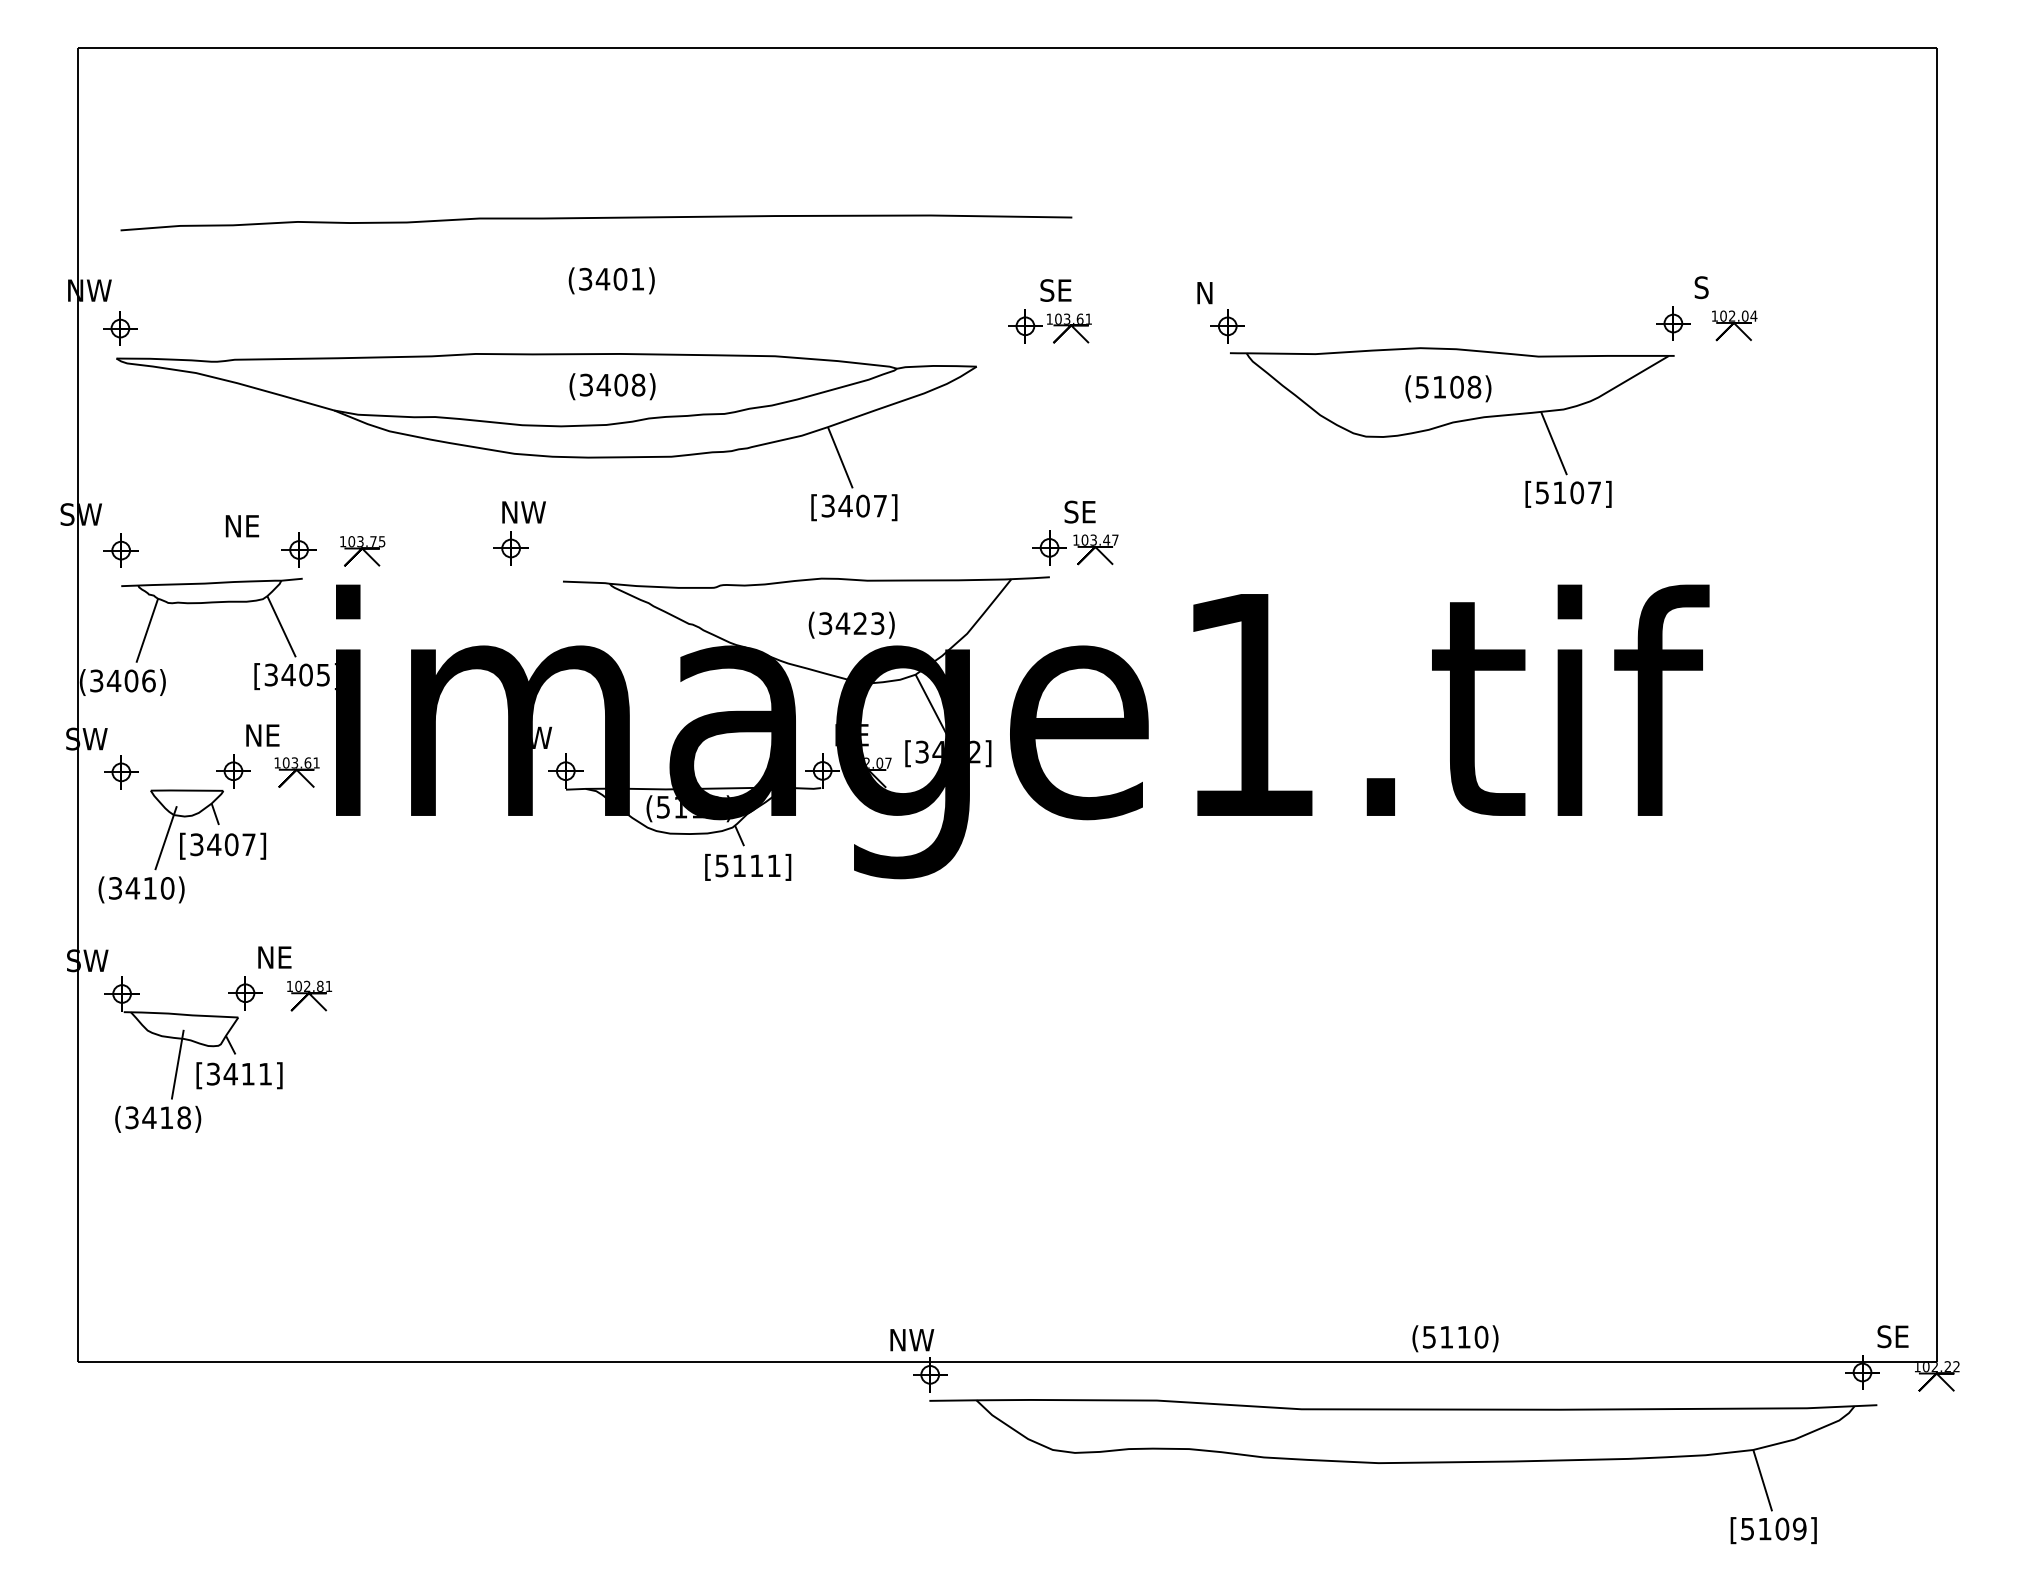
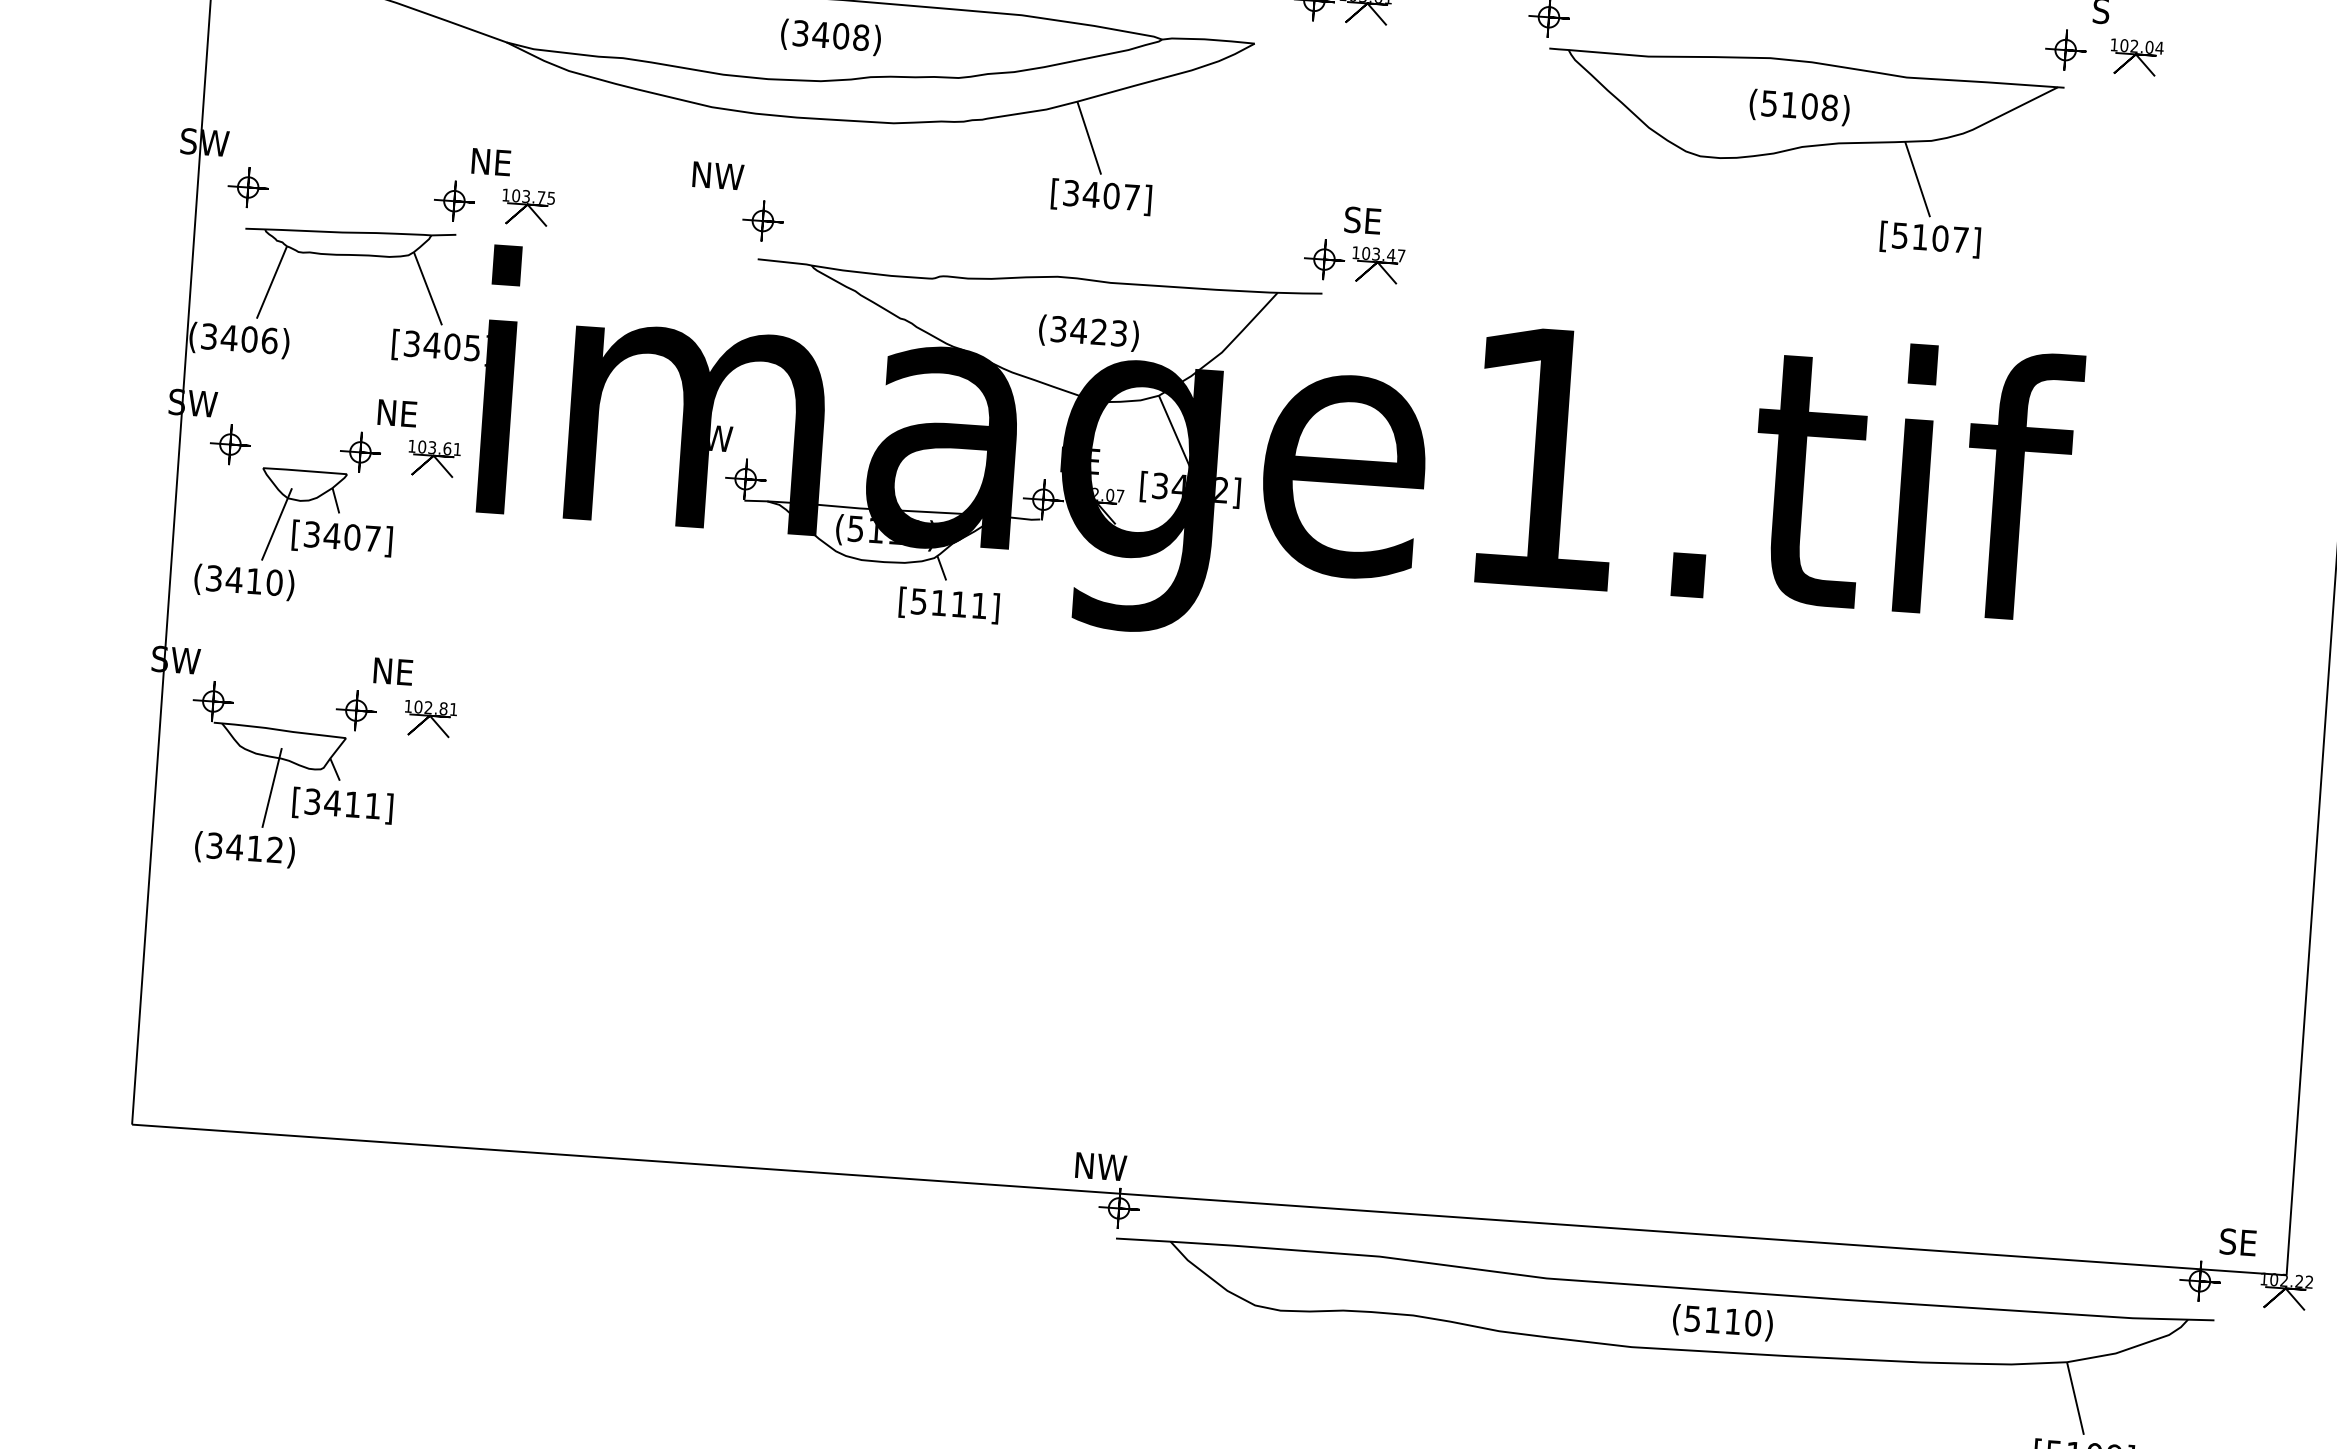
text: (242, 526) -> (491, 162), moved
part: (510, 548) -> (762, 221), moved
text: (183, 1117) -> (274, 849), (3418) -> (3412)
text: (1455, 1338) -> (1722, 1322), moved

